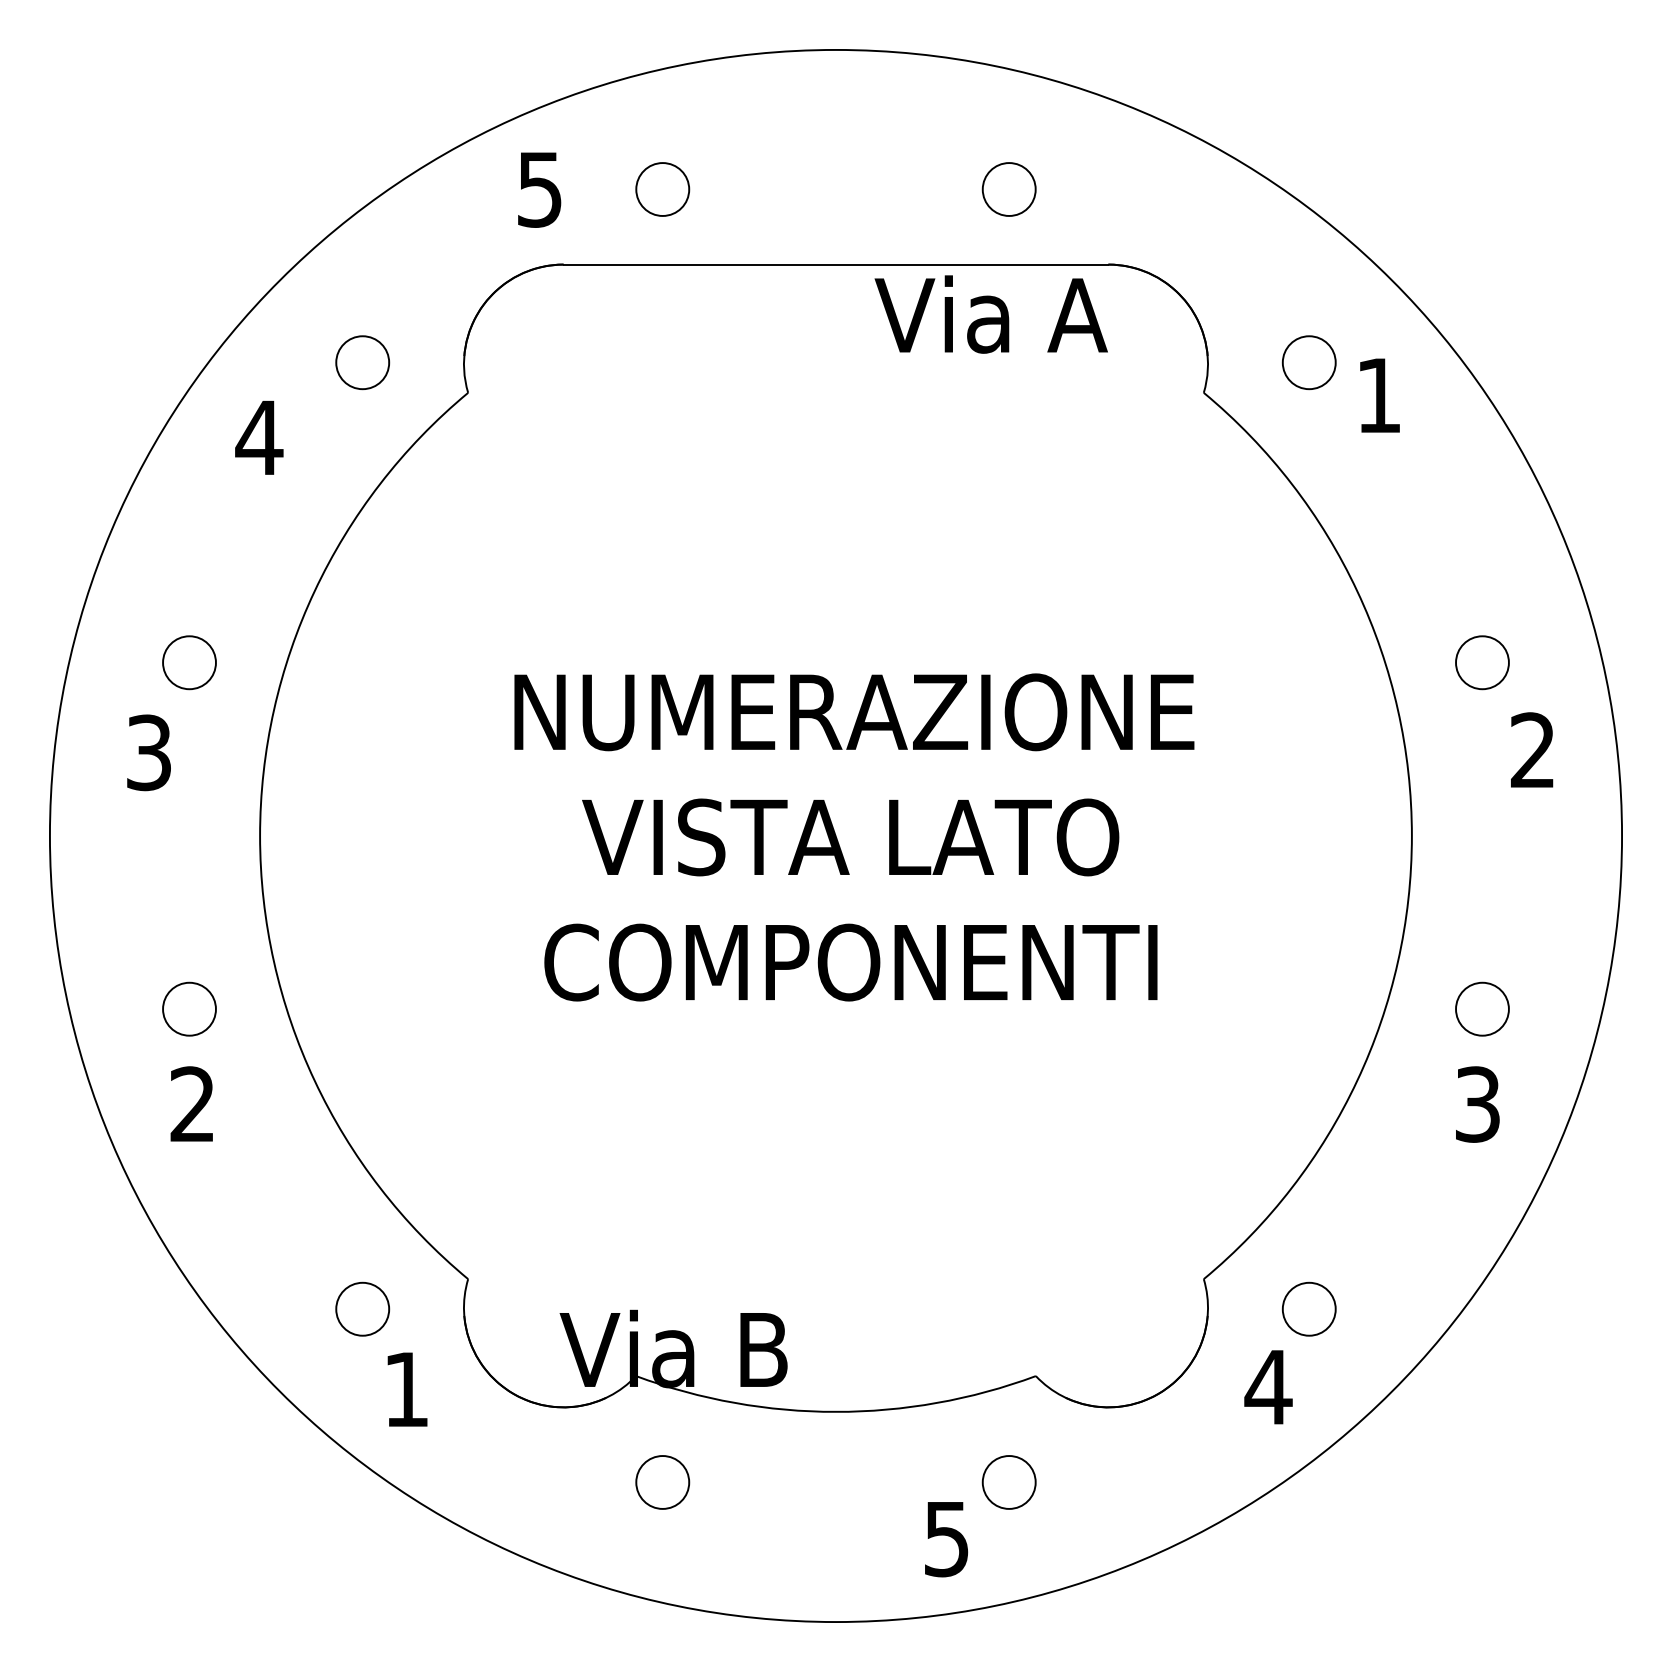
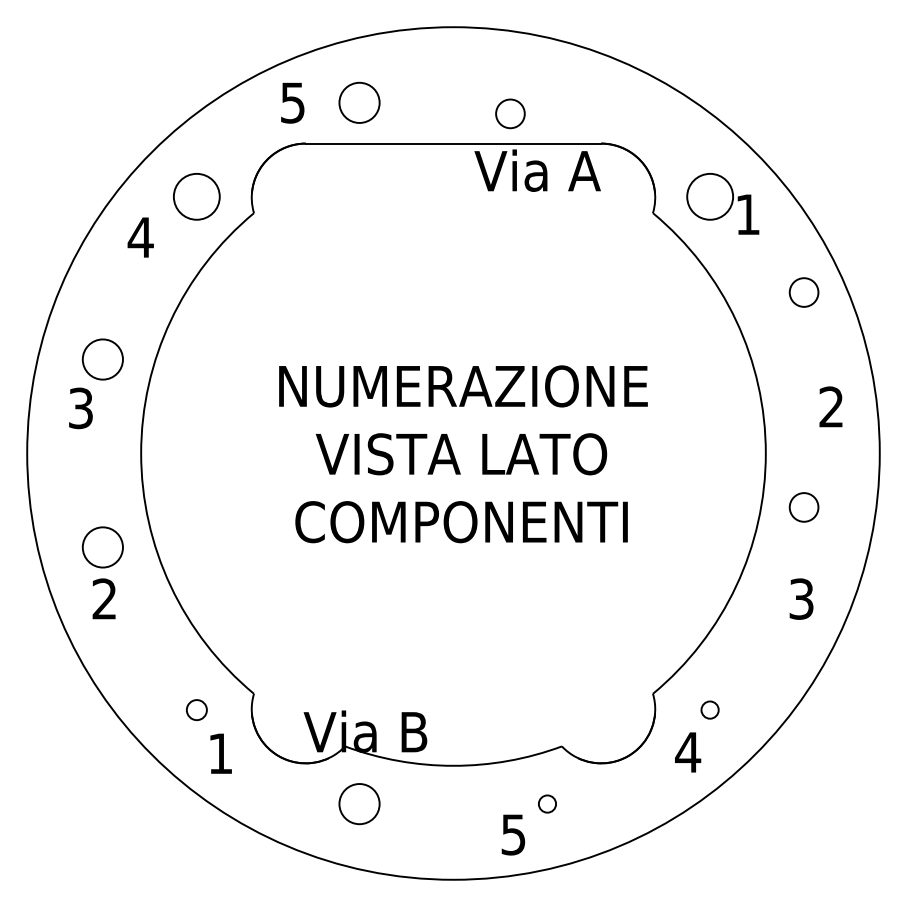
circle: (662, 188) -> (359, 102), size x1.4
circle: (1009, 188) -> (510, 113), moved
circle: (362, 362) -> (196, 196), size x1.6
circle: (1308, 362) -> (709, 196), size x1.6
circle: (188, 662) -> (102, 359), size x1.4
circle: (1481, 662) -> (803, 292), moved
circle: (188, 1009) -> (102, 547), size x1.4
circle: (1481, 1009) -> (803, 507), moved
circle: (362, 1308) -> (196, 709), size x0.7
circle: (1308, 1308) -> (709, 709), size x0.6
circle: (662, 1481) -> (359, 803), size x1.4
circle: (1009, 1481) -> (547, 803), size x0.6

